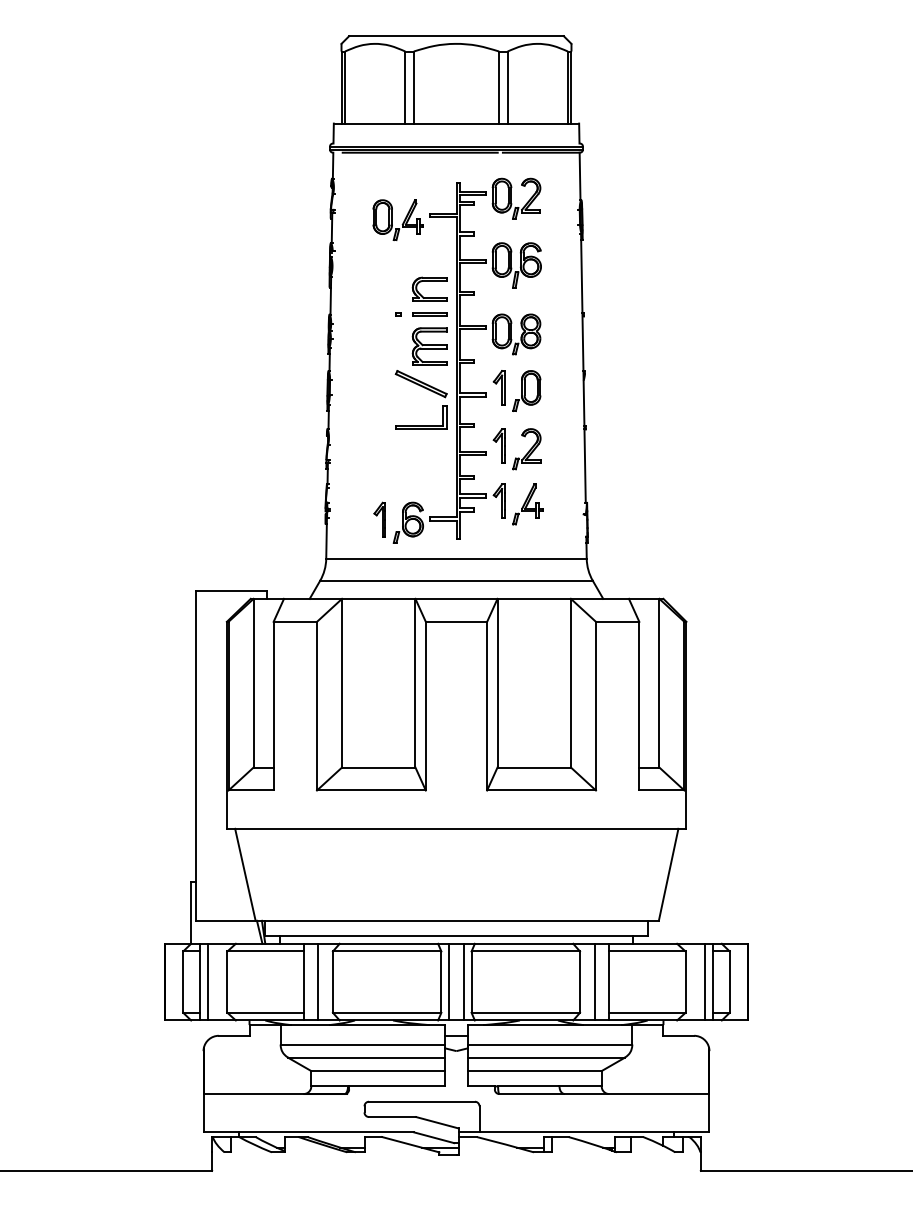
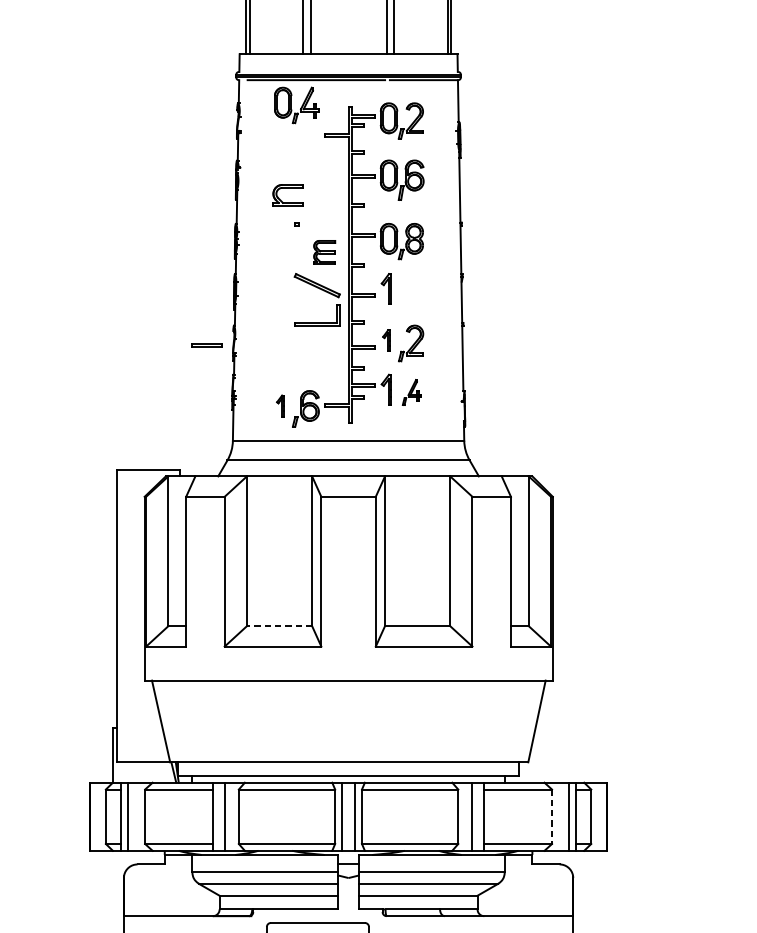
part: (397, 219) -> (296, 104), moved
part: (429, 281) -> (288, 188), moved
line: (429, 313) -> (206, 344), moved
part: (429, 346) -> (324, 252), size x0.7
part: (526, 390) -> (410, 291), removed
part: (498, 445) -> (385, 340), size x0.7
part: (527, 504) -> (411, 392), size x0.7
part: (379, 519) -> (280, 405), size x0.7
line: (378, 767) -> (279, 626), solid -> dashed
line: (685, 982) -> (551, 817), solid -> dashed

